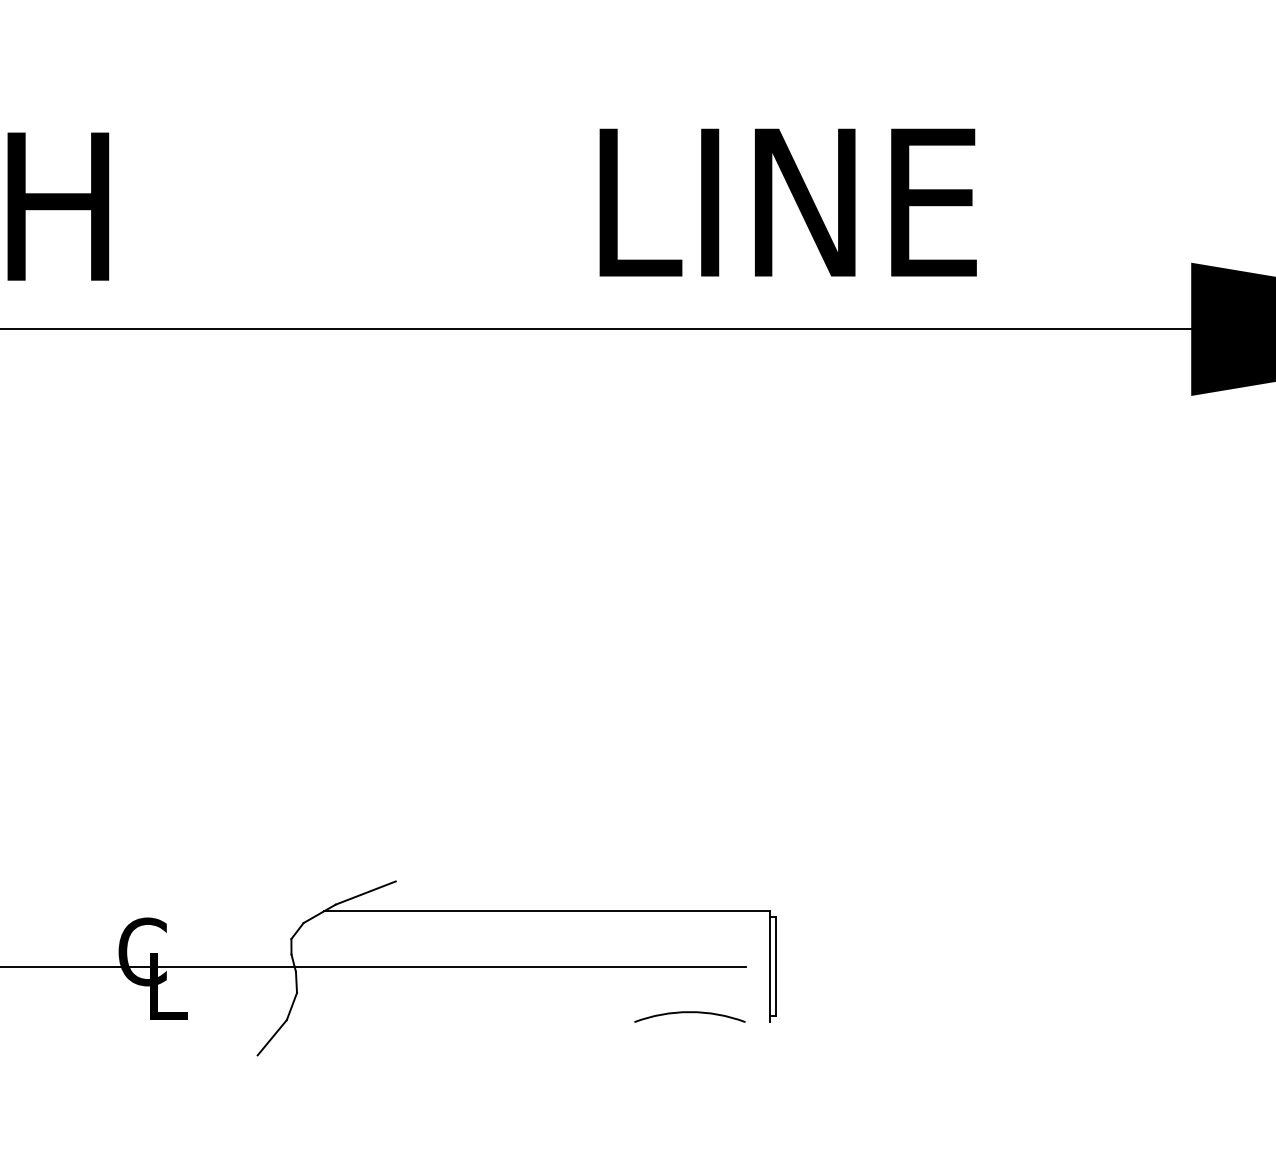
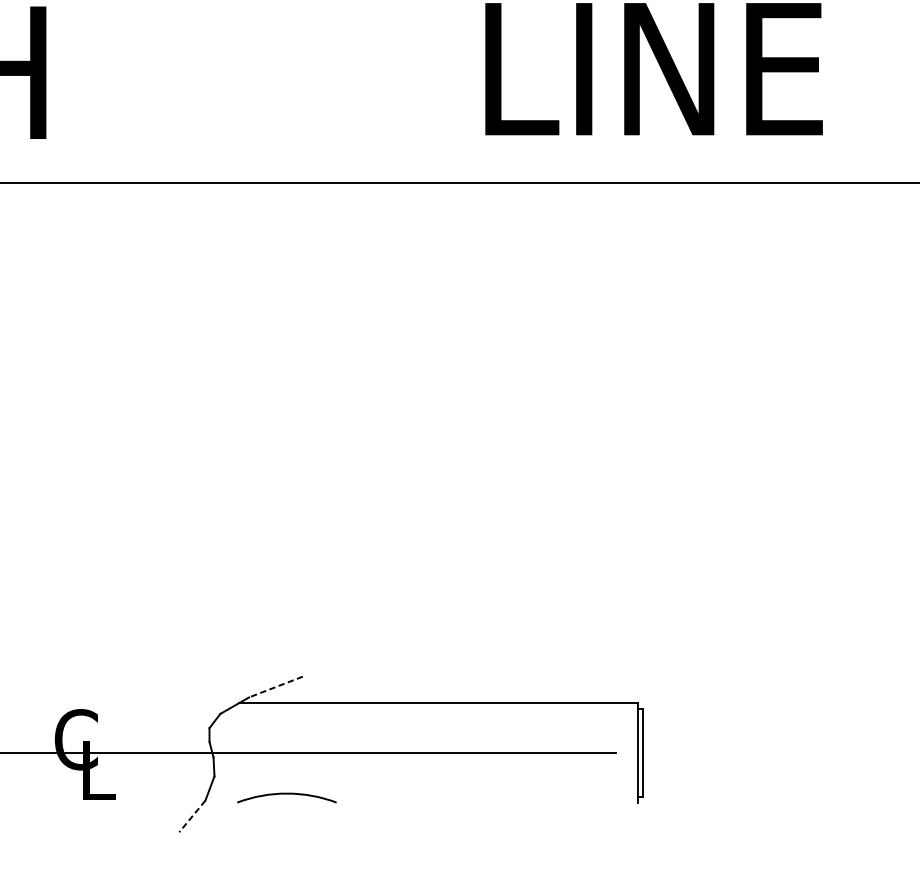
line: (365, 893) -> (275, 687), solid -> dashed
arc: (689, 1013) -> (286, 794), moved
line: (272, 1037) -> (192, 816), solid -> dashed

